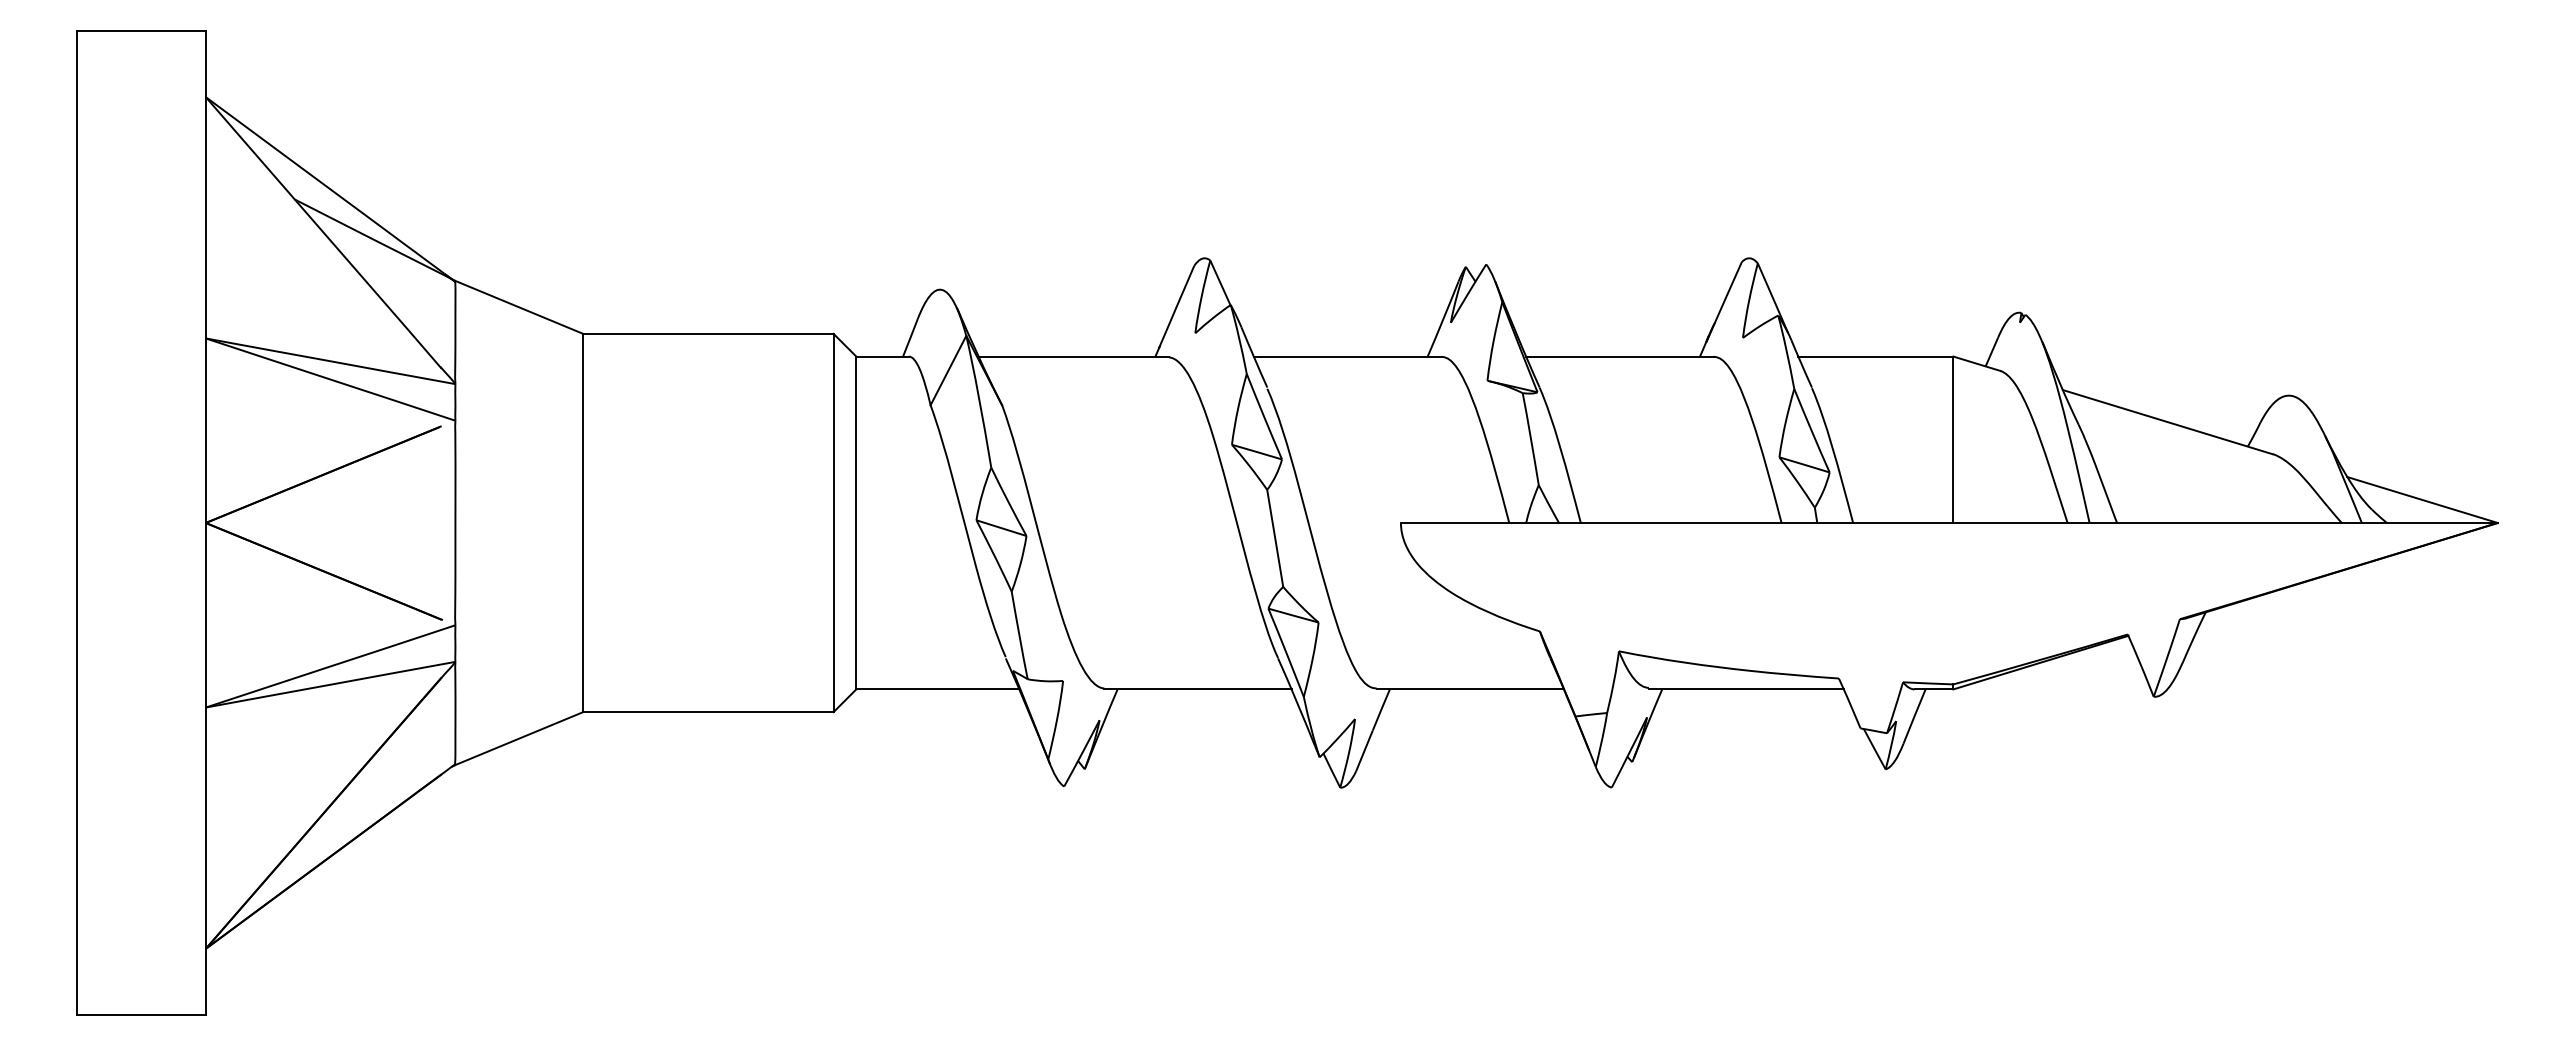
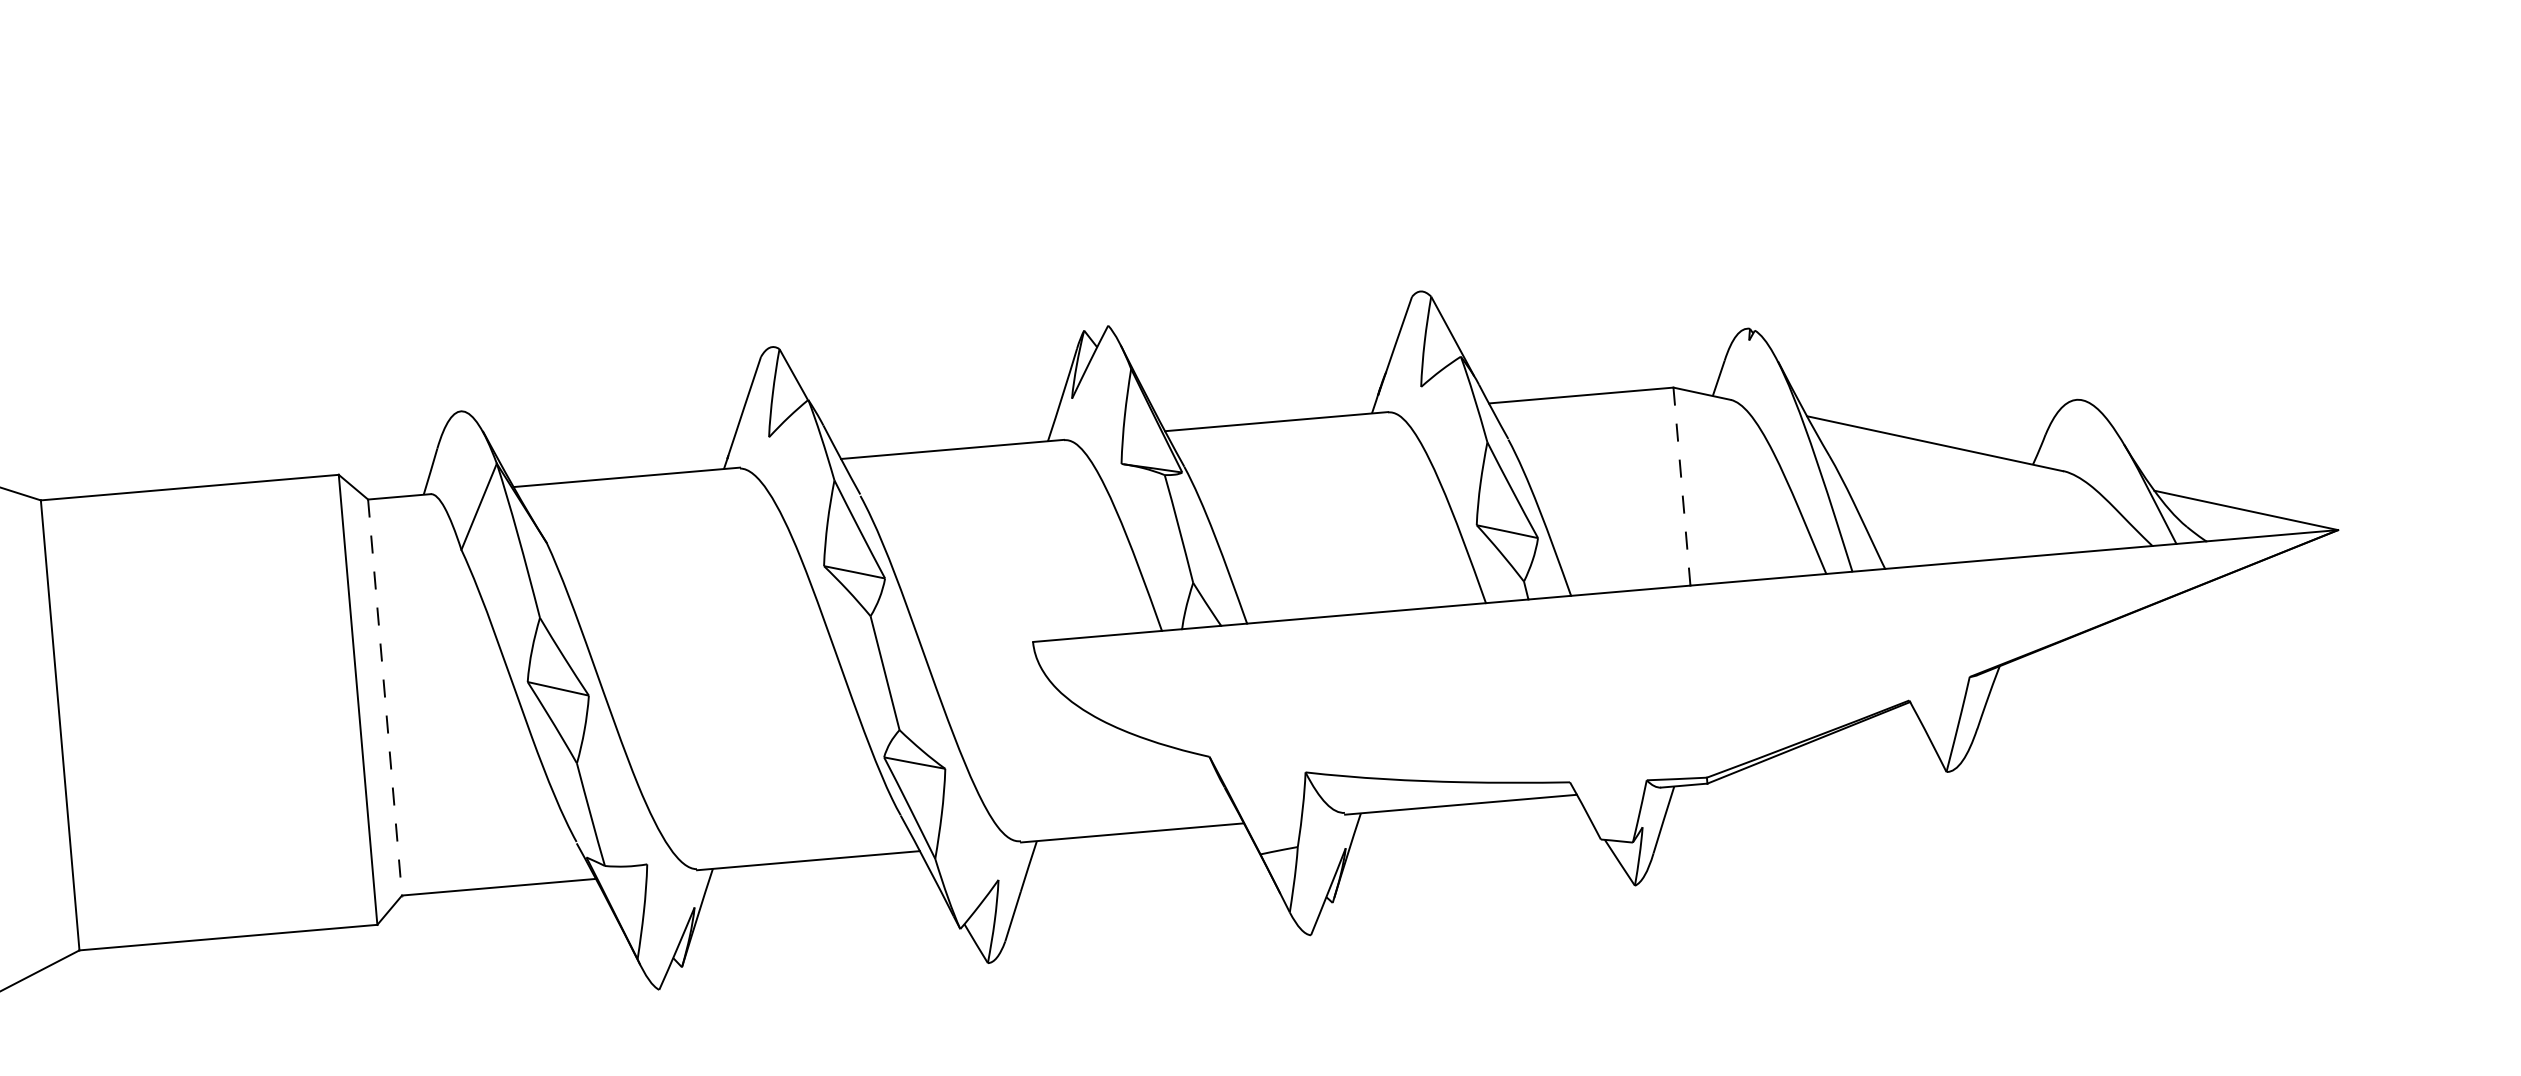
line: (1953, 440) -> (1682, 487), solid -> dashed
line: (856, 523) -> (385, 698), solid -> dashed

